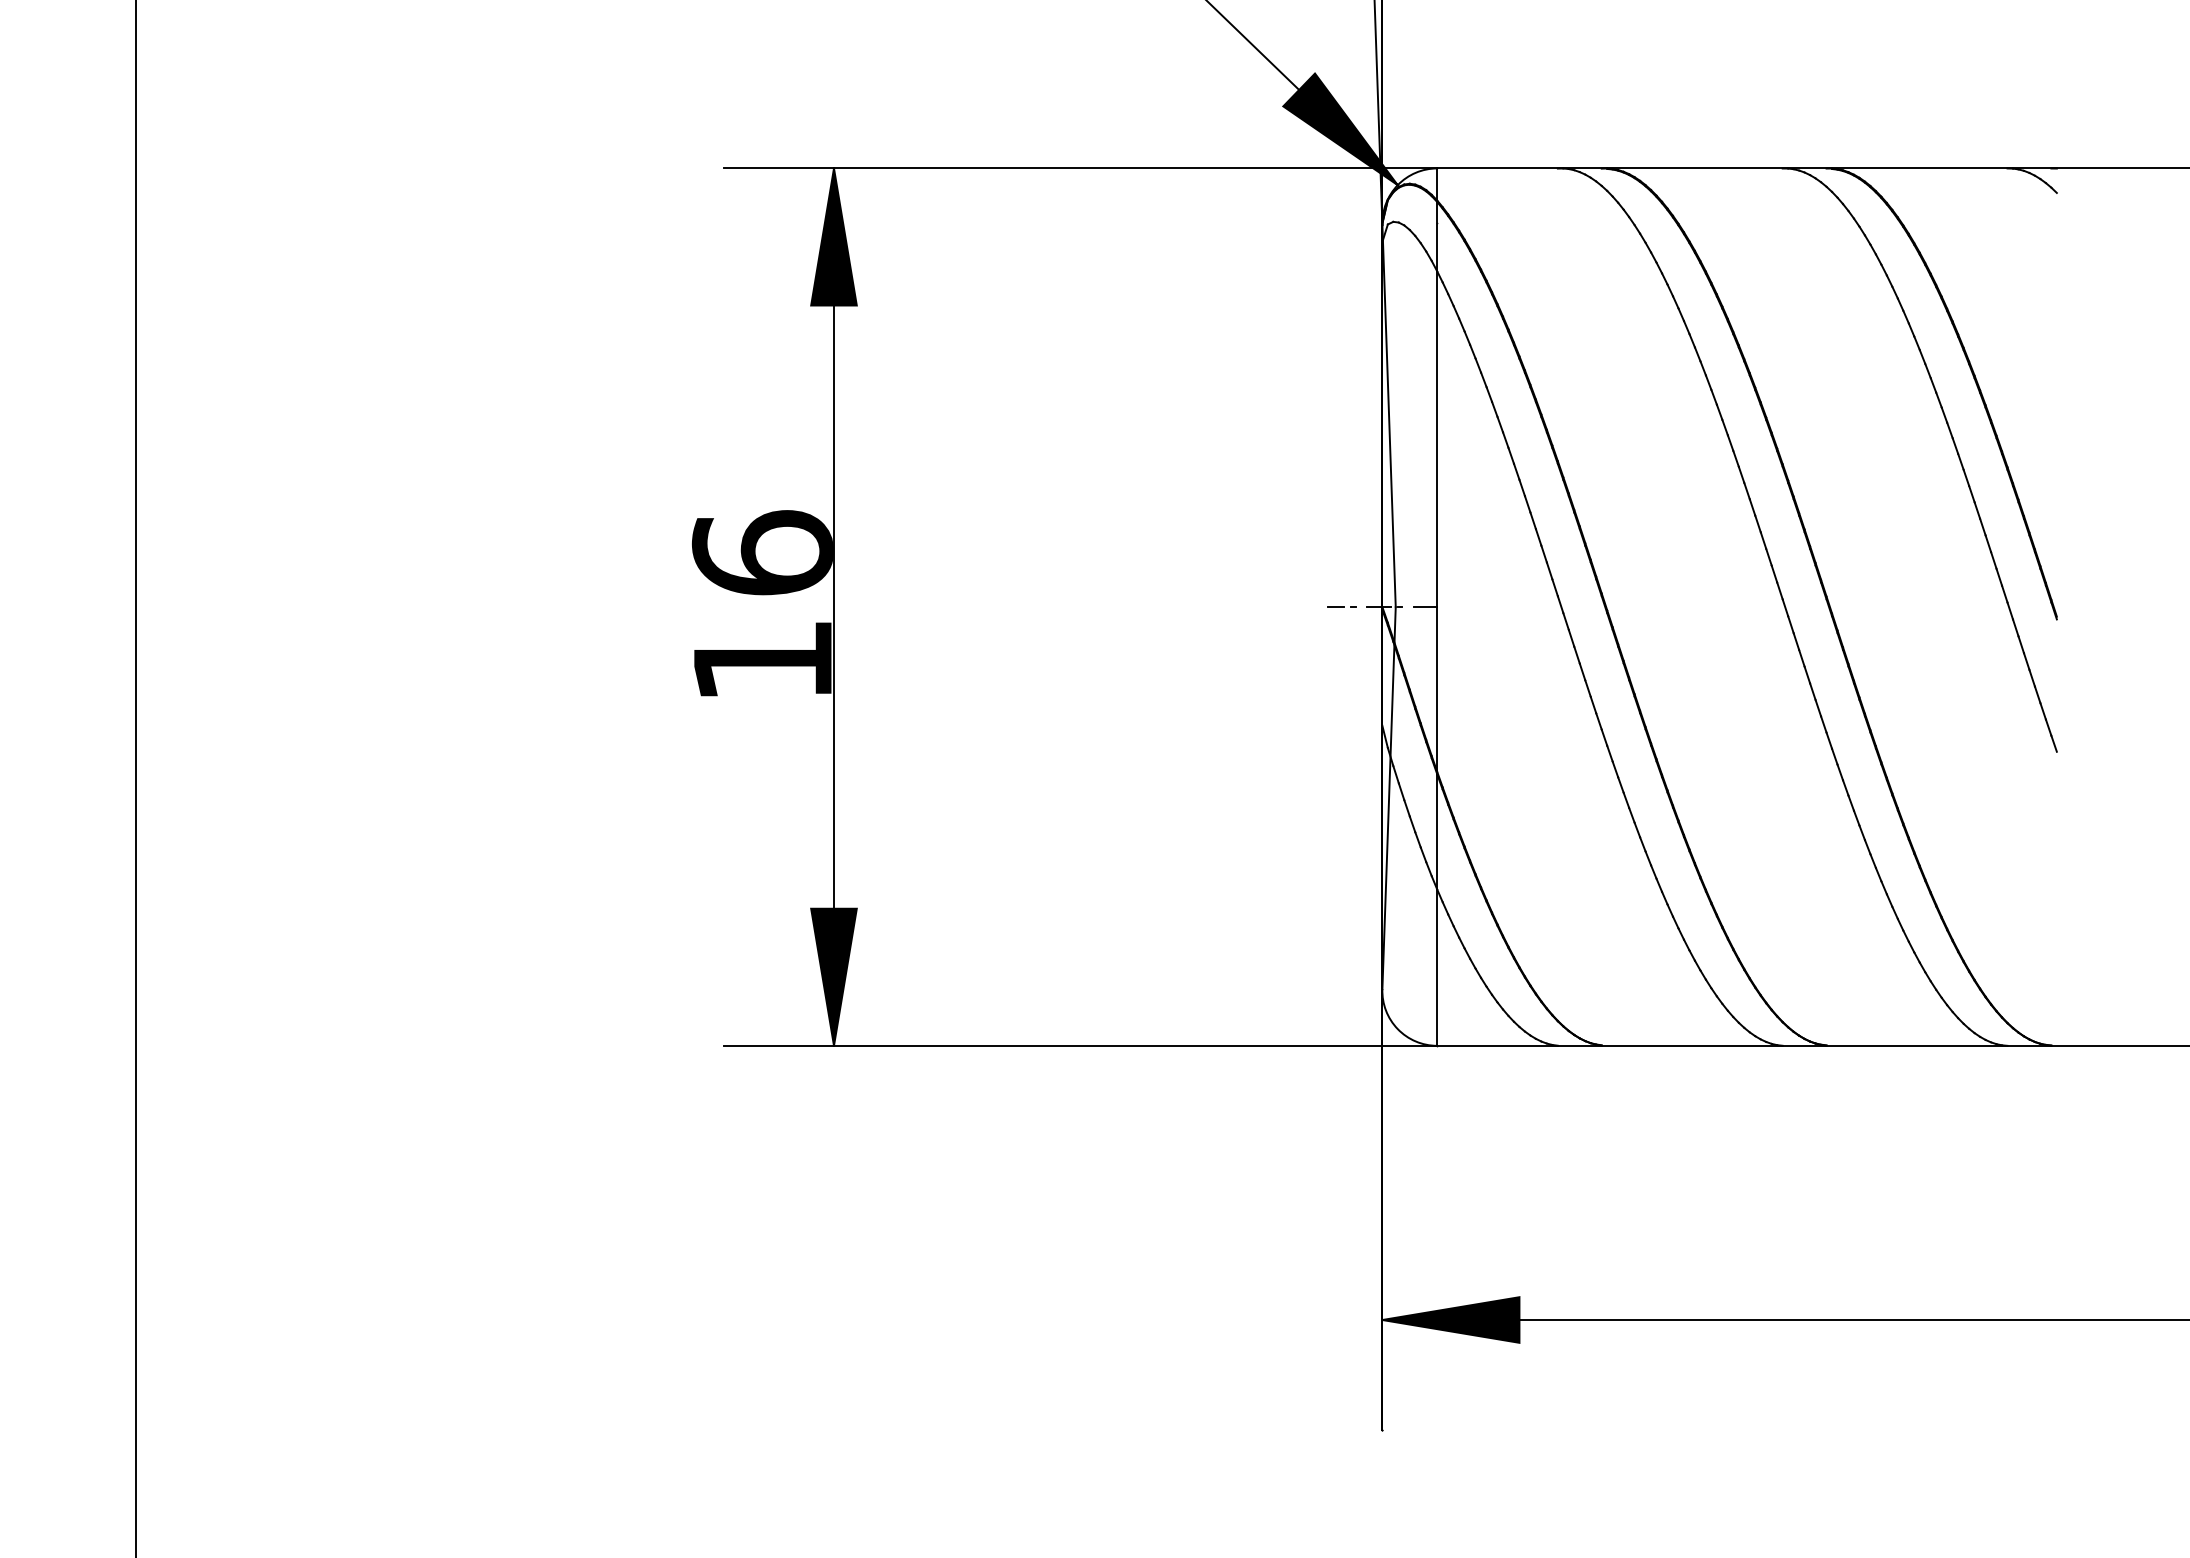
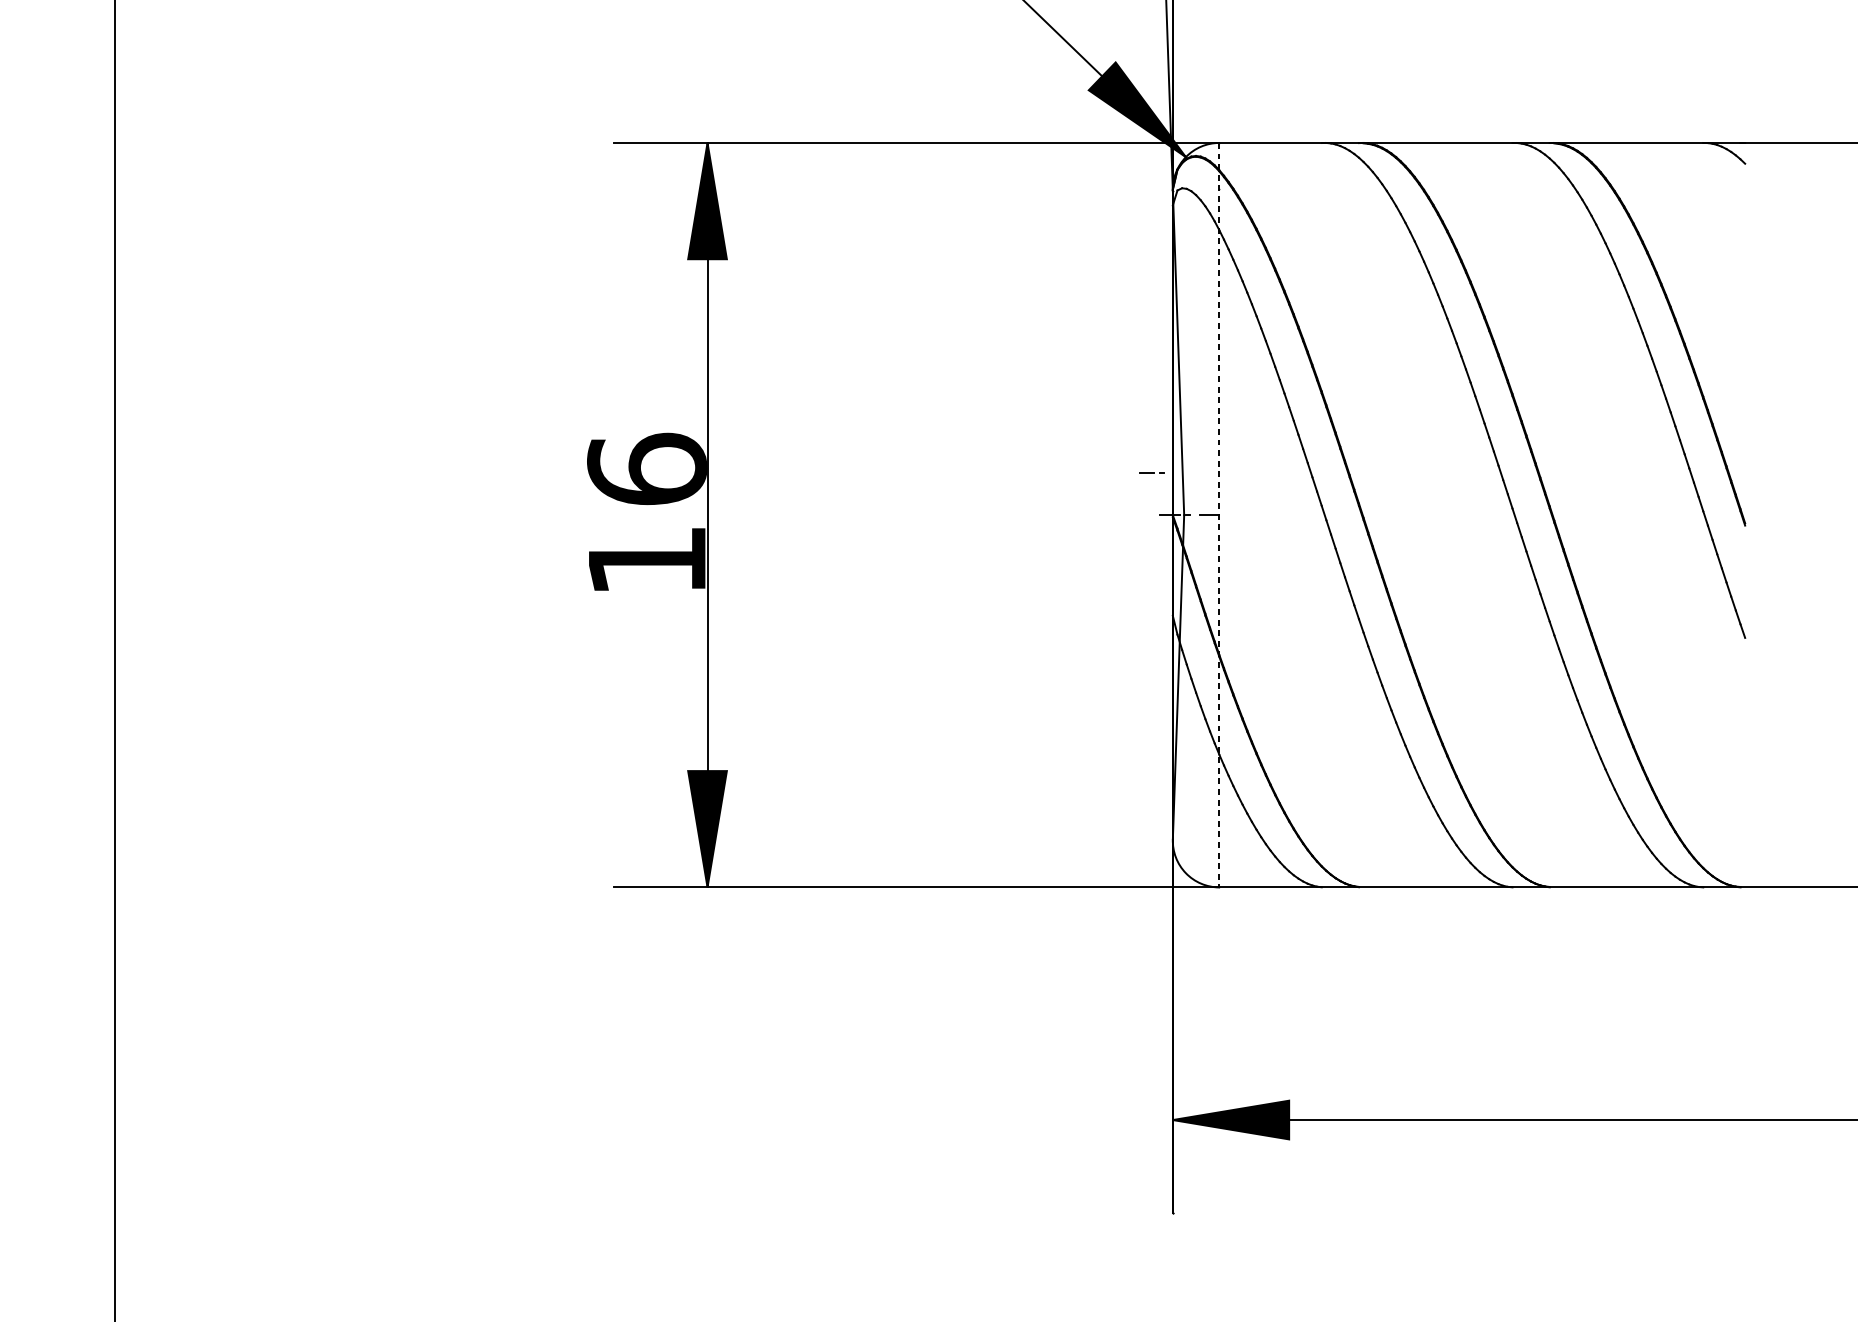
line: (1341, 606) -> (1151, 472), moved
line: (1437, 607) -> (1219, 515), solid -> dashed

